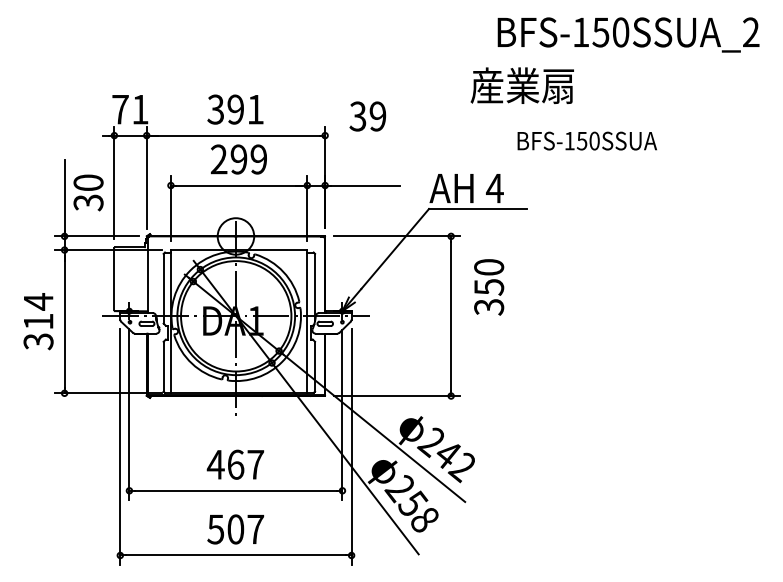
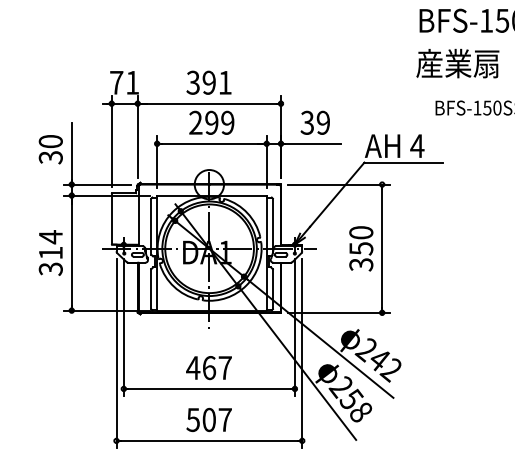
text: (521, 85) -> (457, 63), moved
text: (367, 116) -> (315, 122), moved
text: (88, 192) -> (50, 149), moved
text: (489, 287) -> (361, 248), moved

